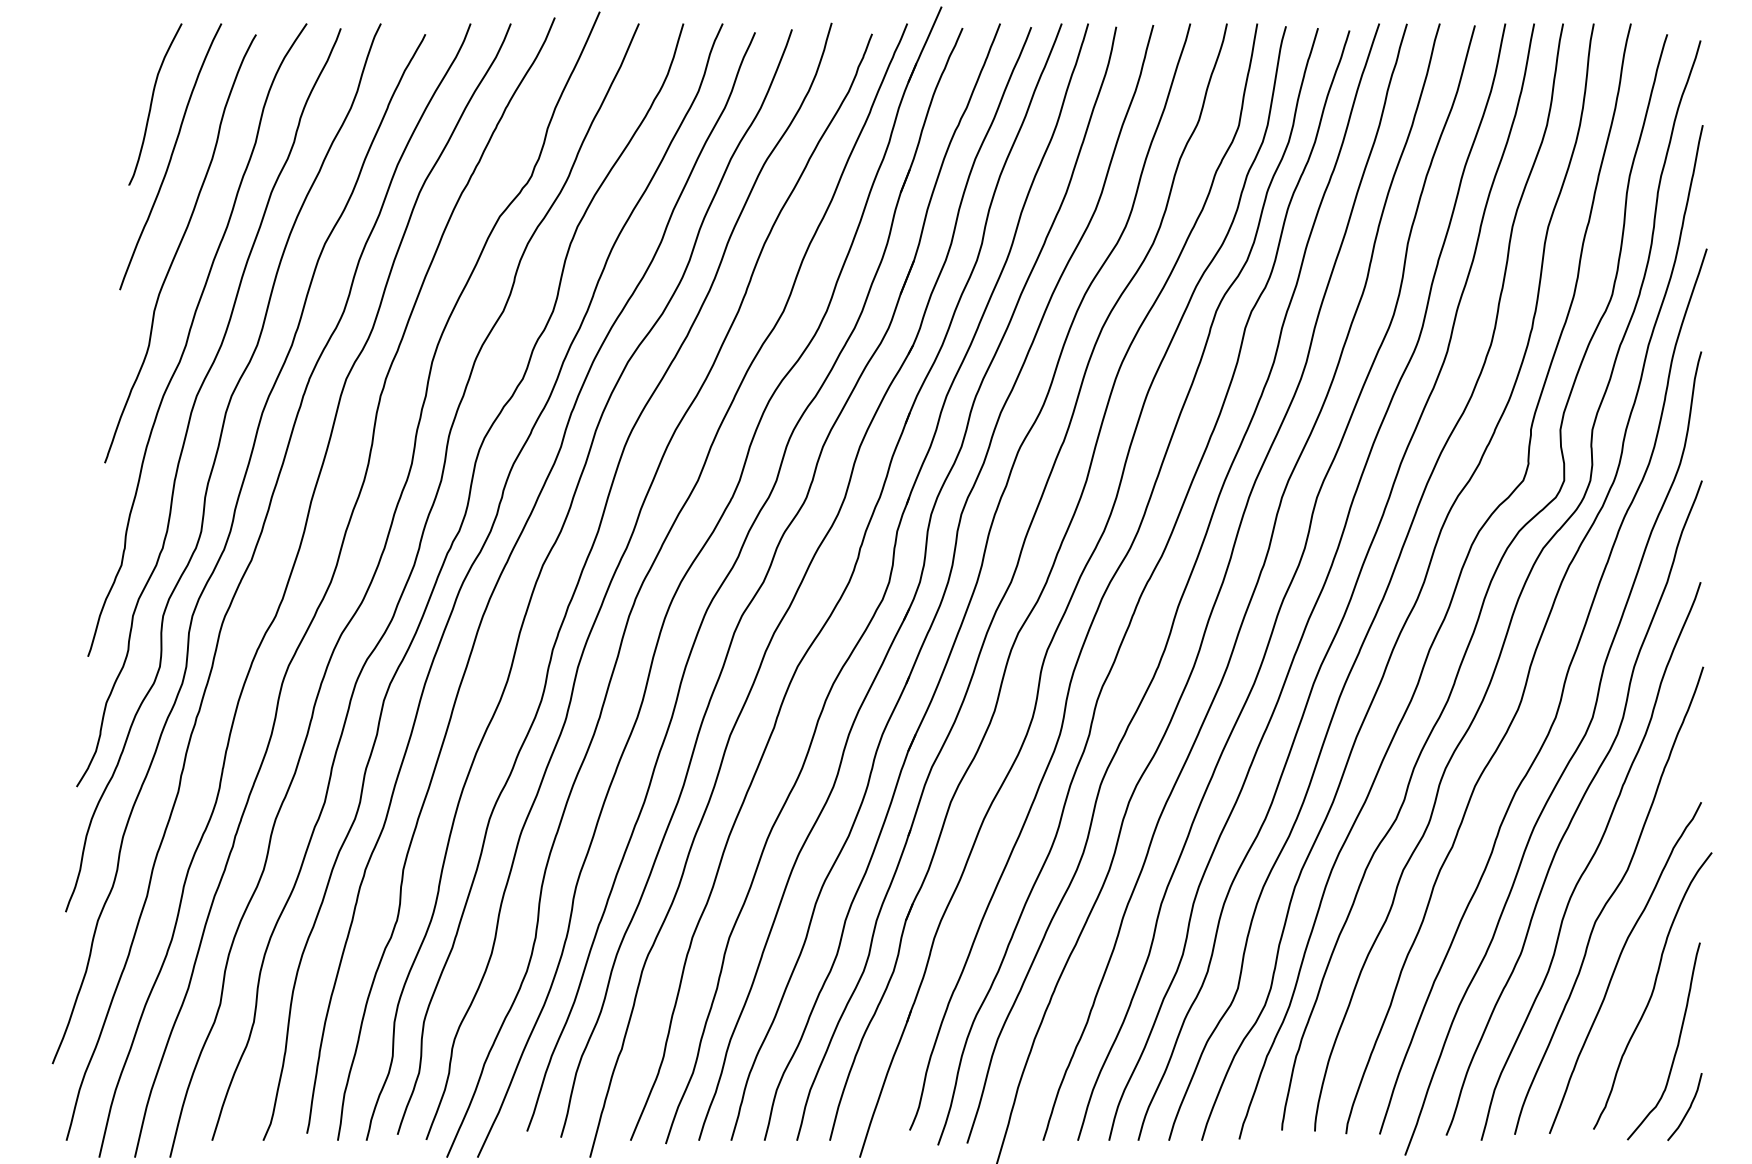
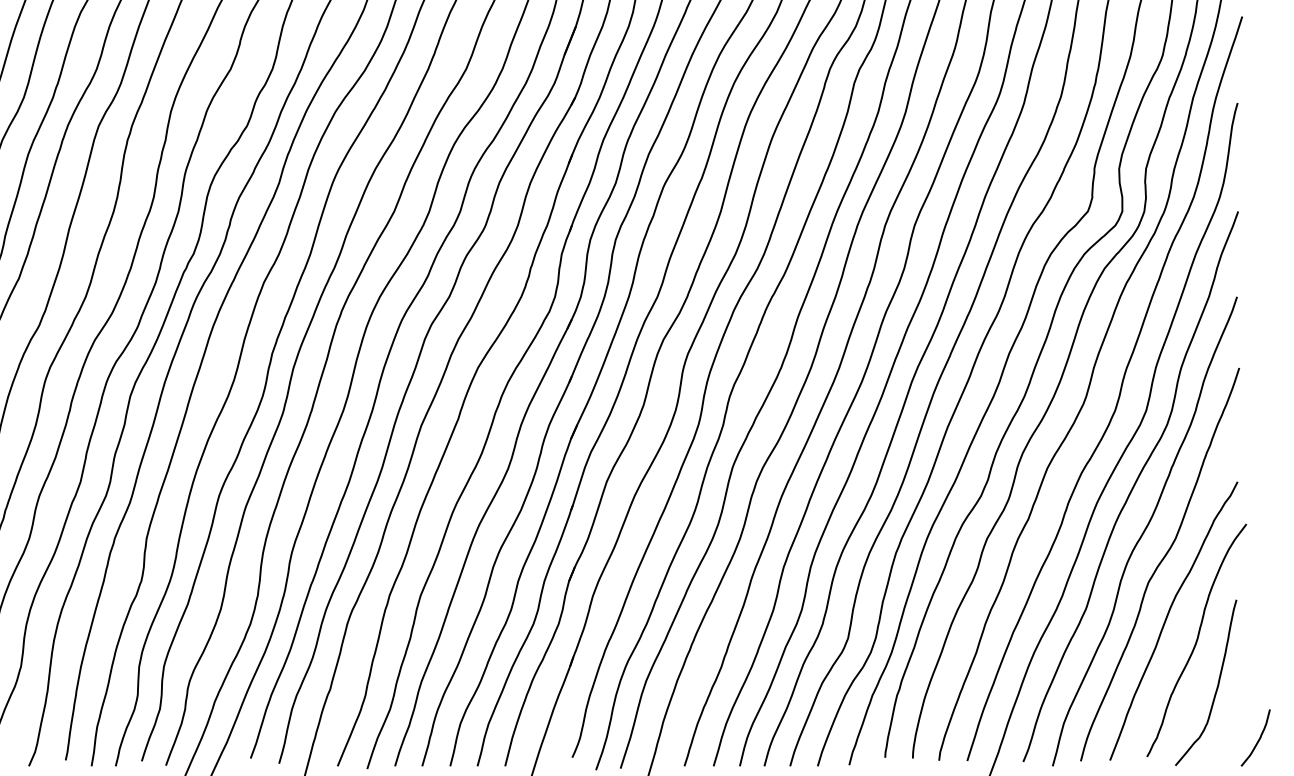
curve: (1687, 1109) -> (1257, 740), moved

